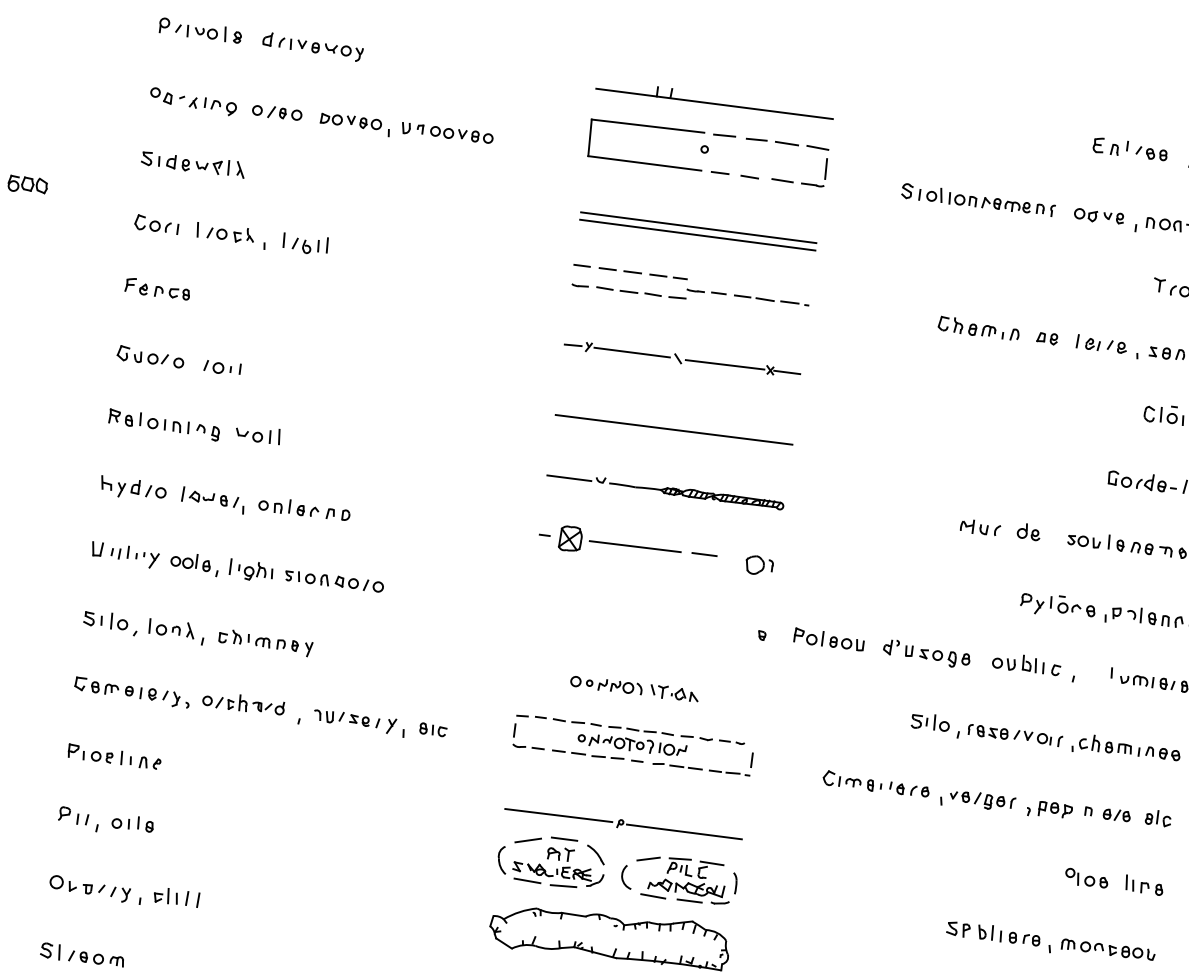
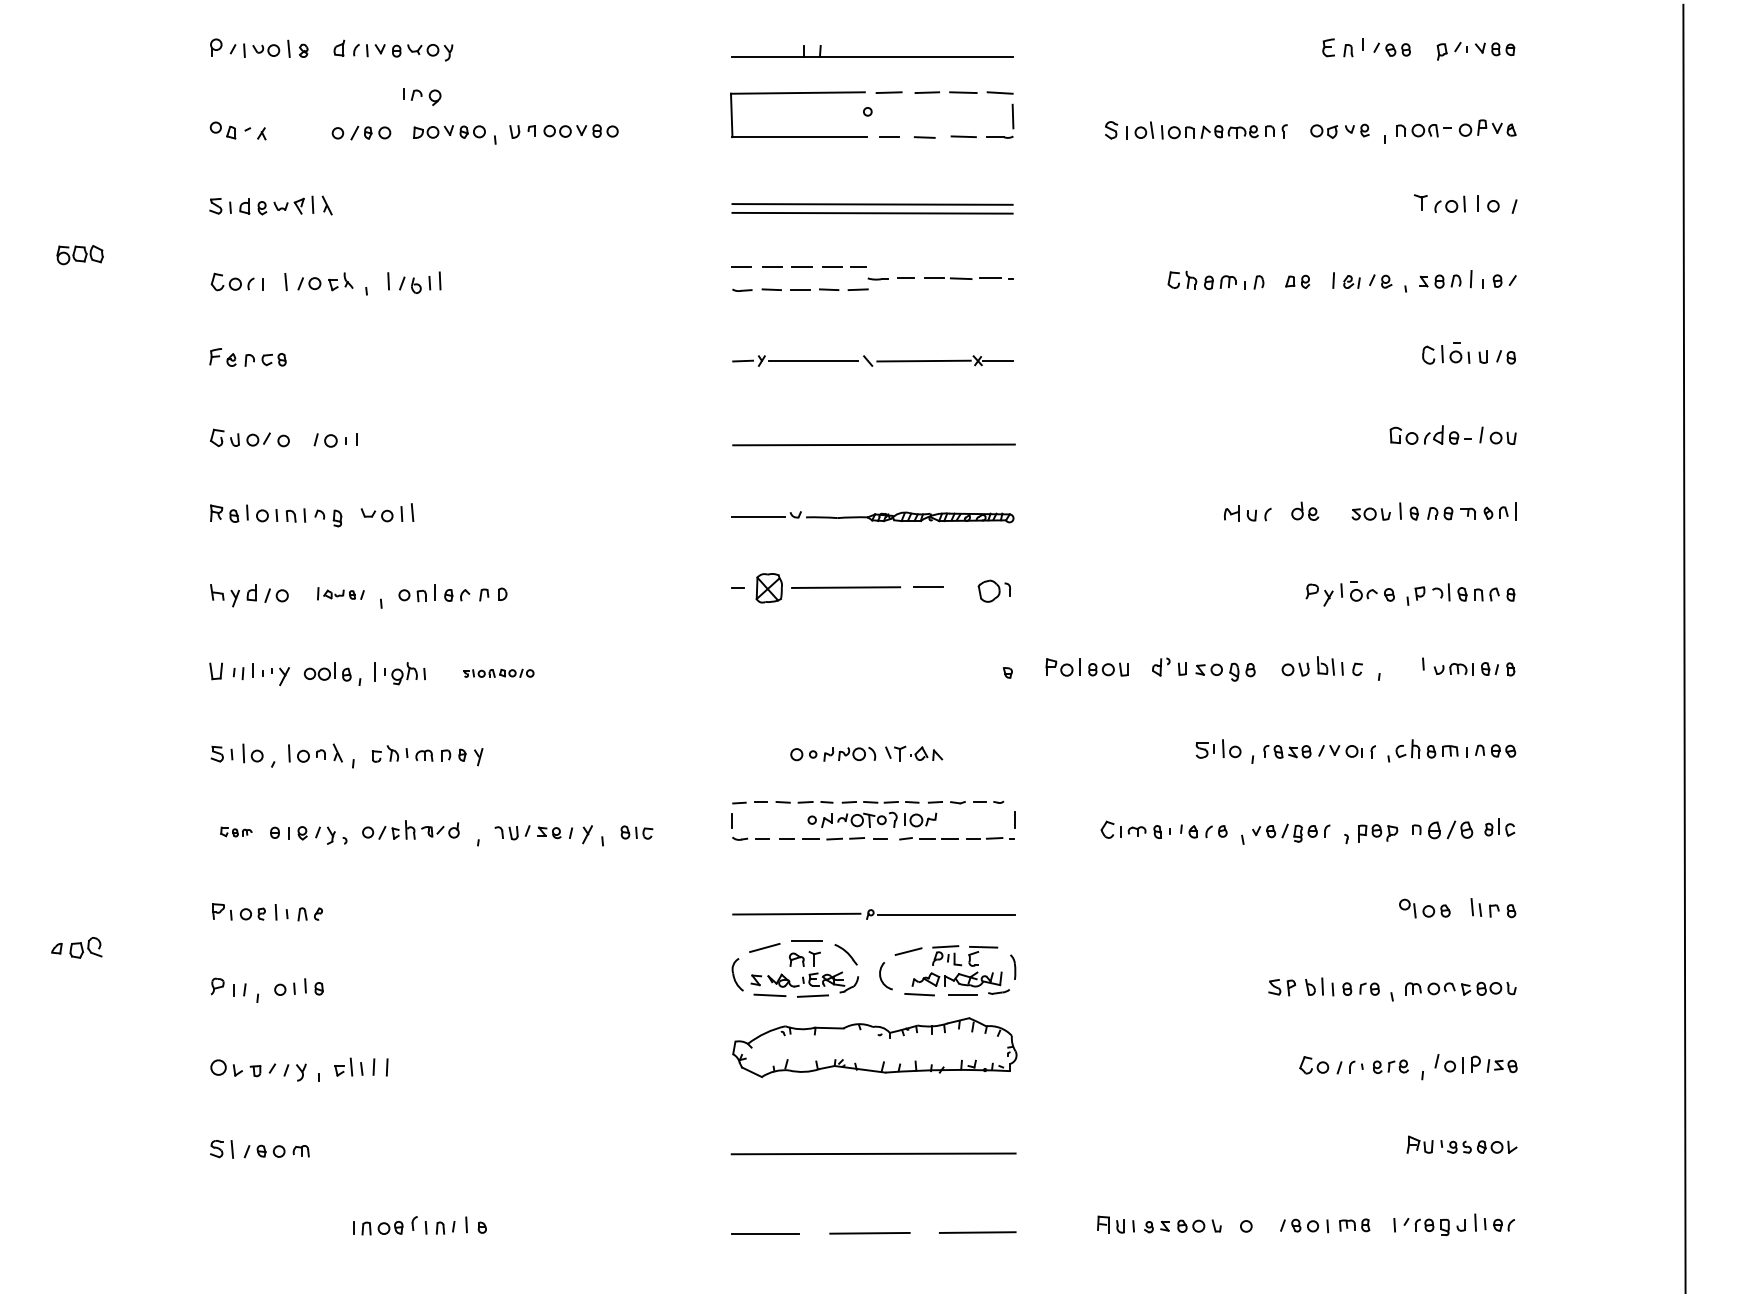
part: (220, 106) -> (422, 96), moved
part: (210, 497) -> (340, 593), size x0.7
part: (334, 581) -> (498, 673), size x0.6
part: (97, 685) -> (236, 831), size x0.6
part: (1116, 814) -> (1450, 829), size x1.4

